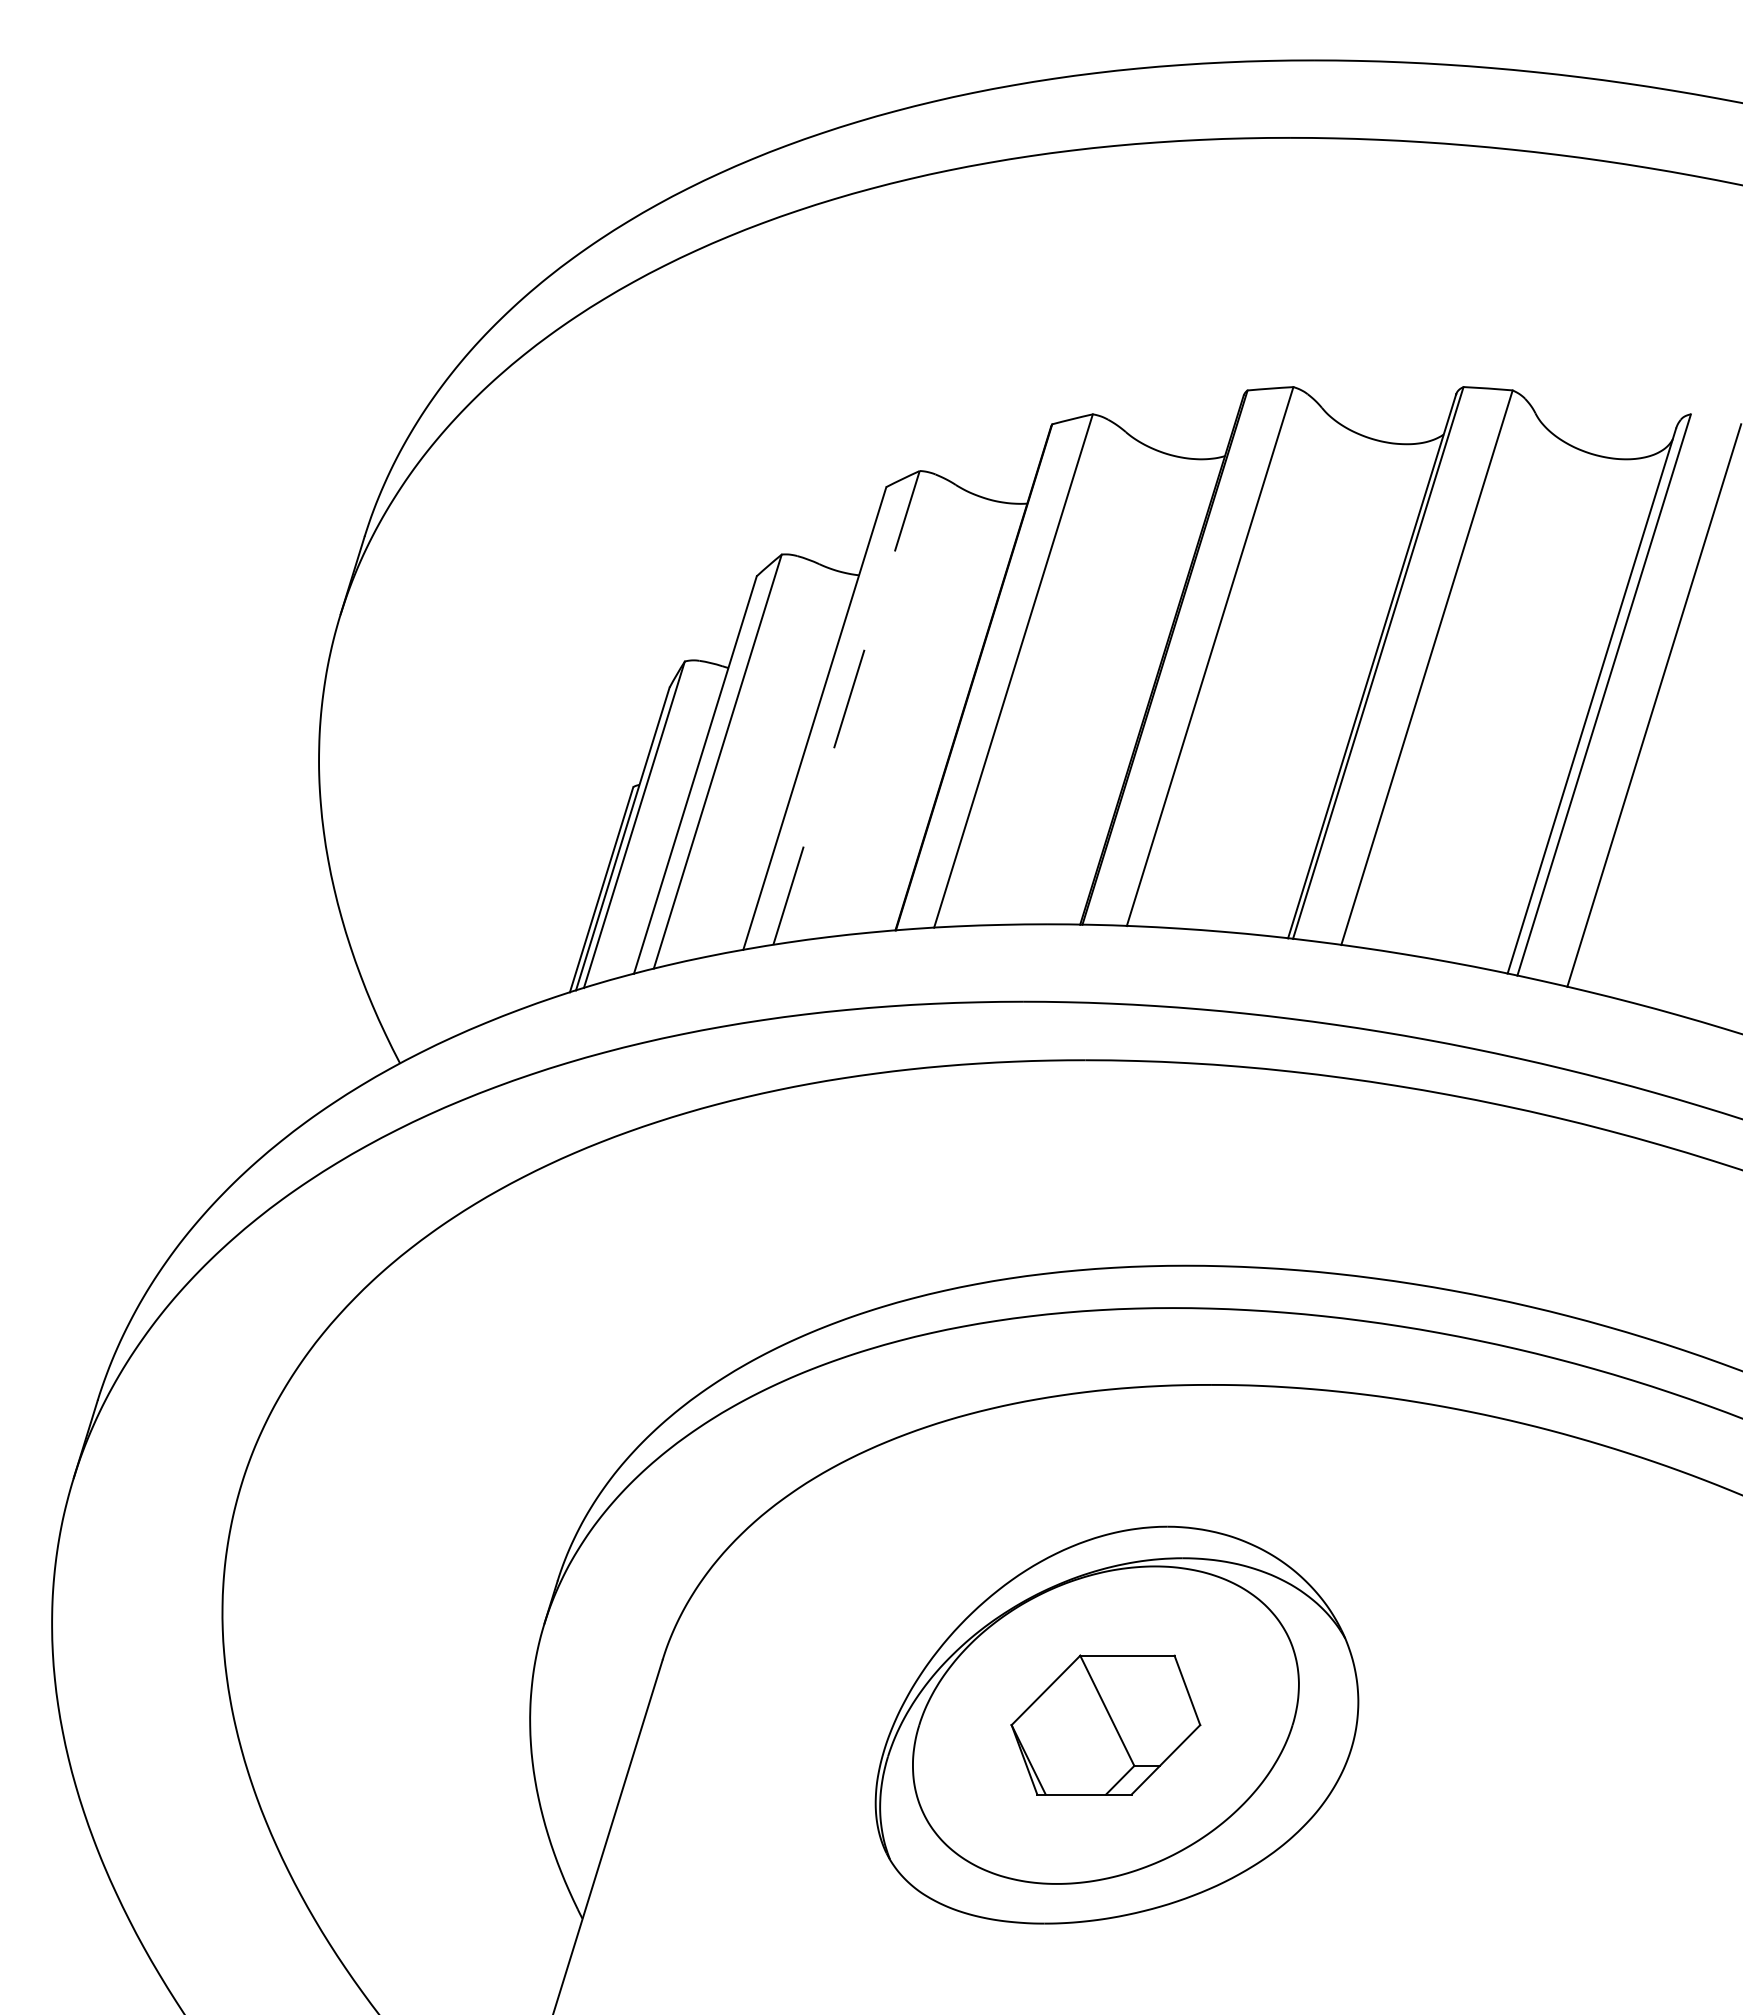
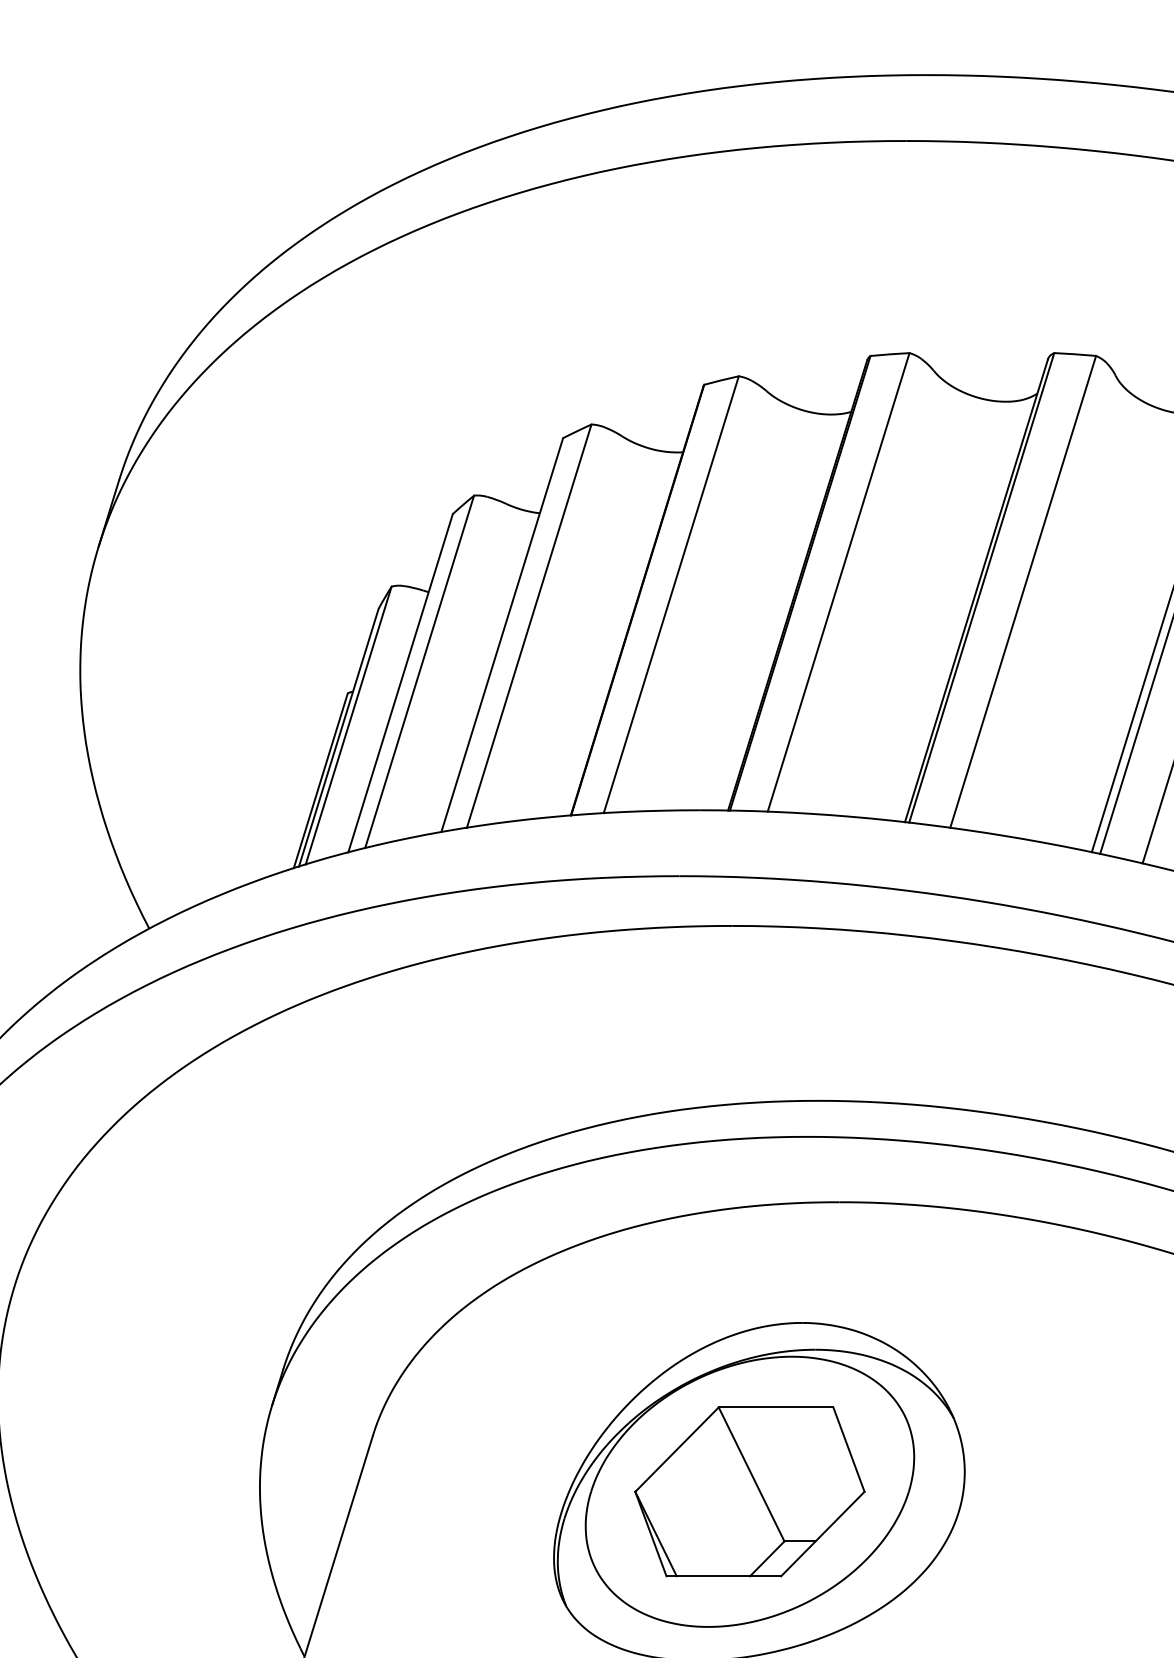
line: (846, 707) -> (529, 625), dashed -> solid
part: (1105, 1724) -> (749, 1491), size x1.43

